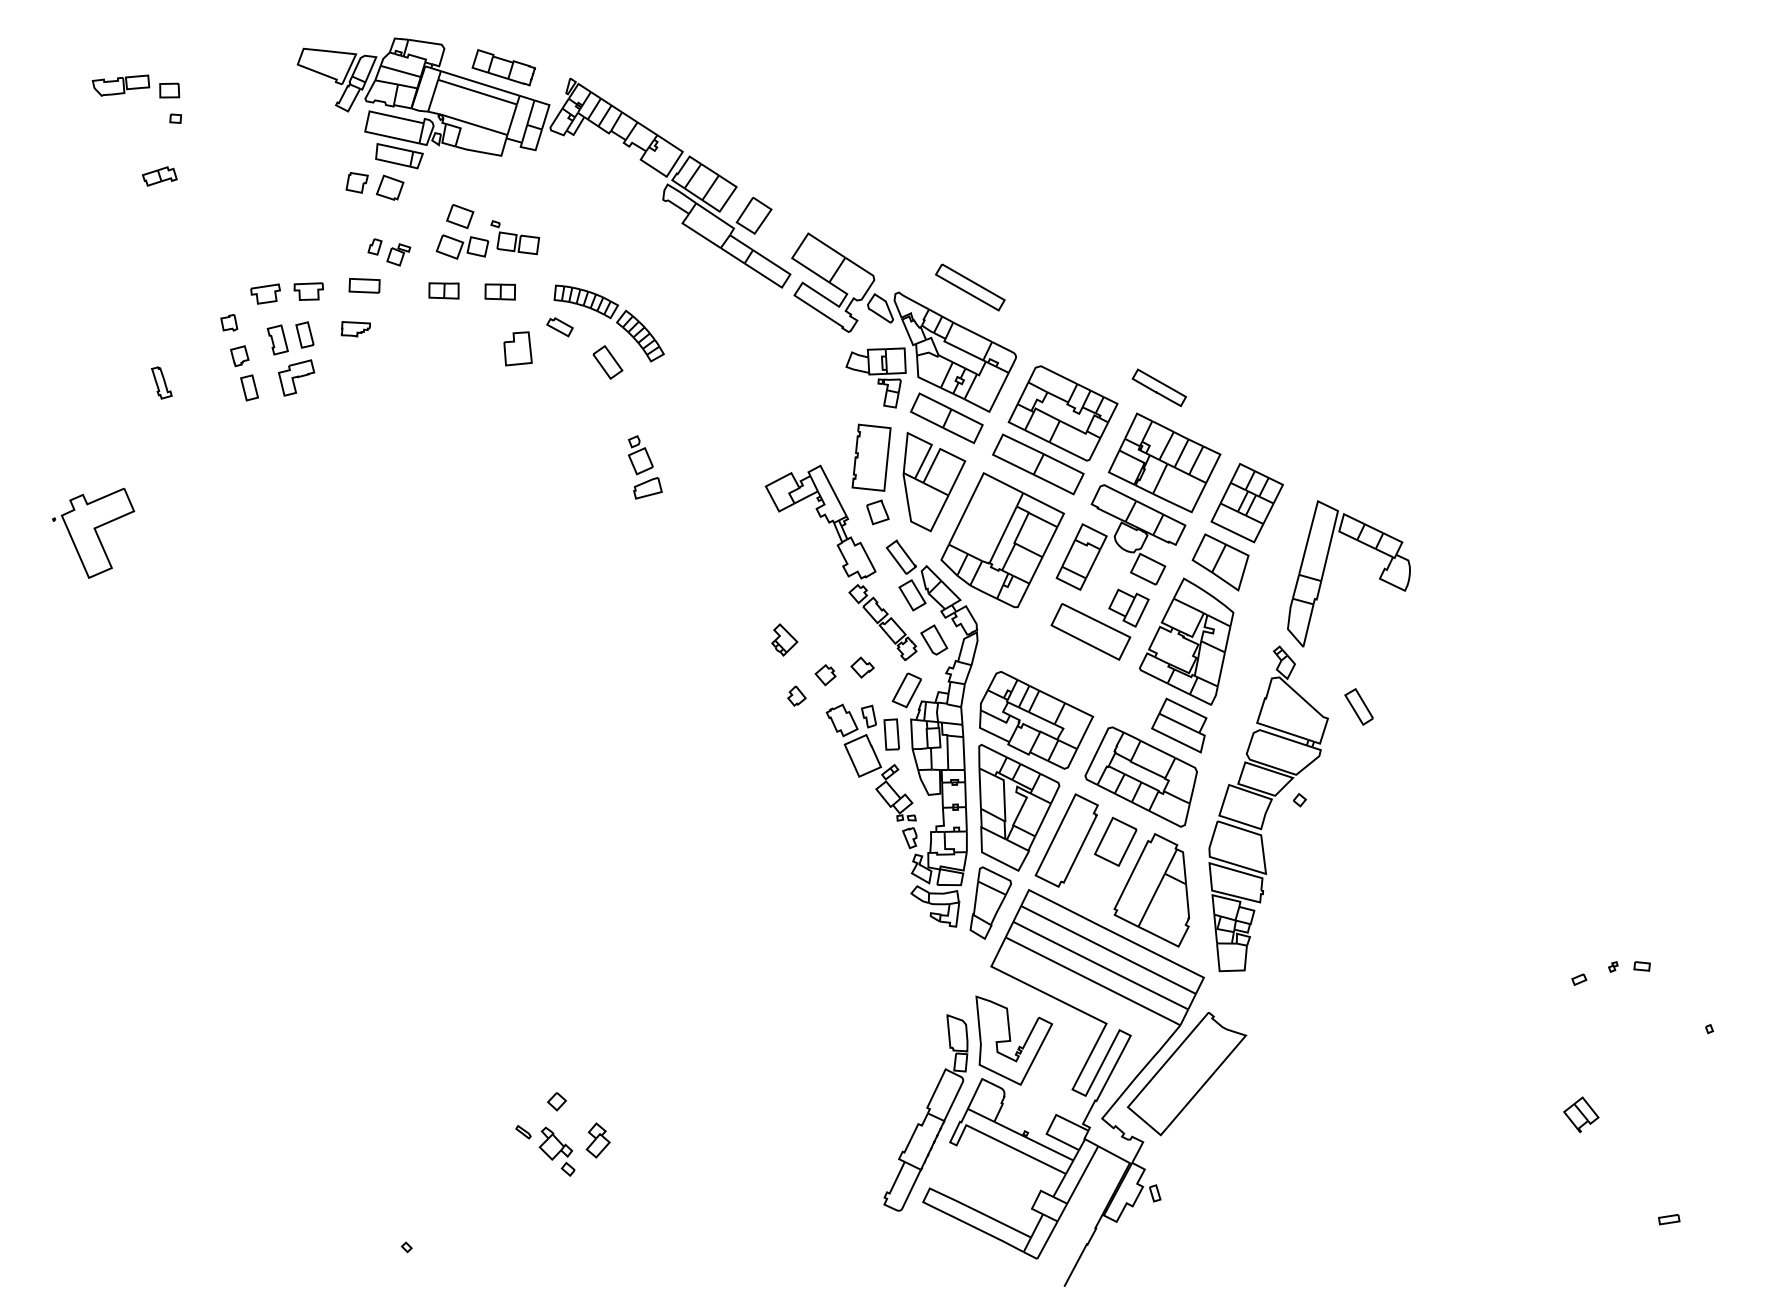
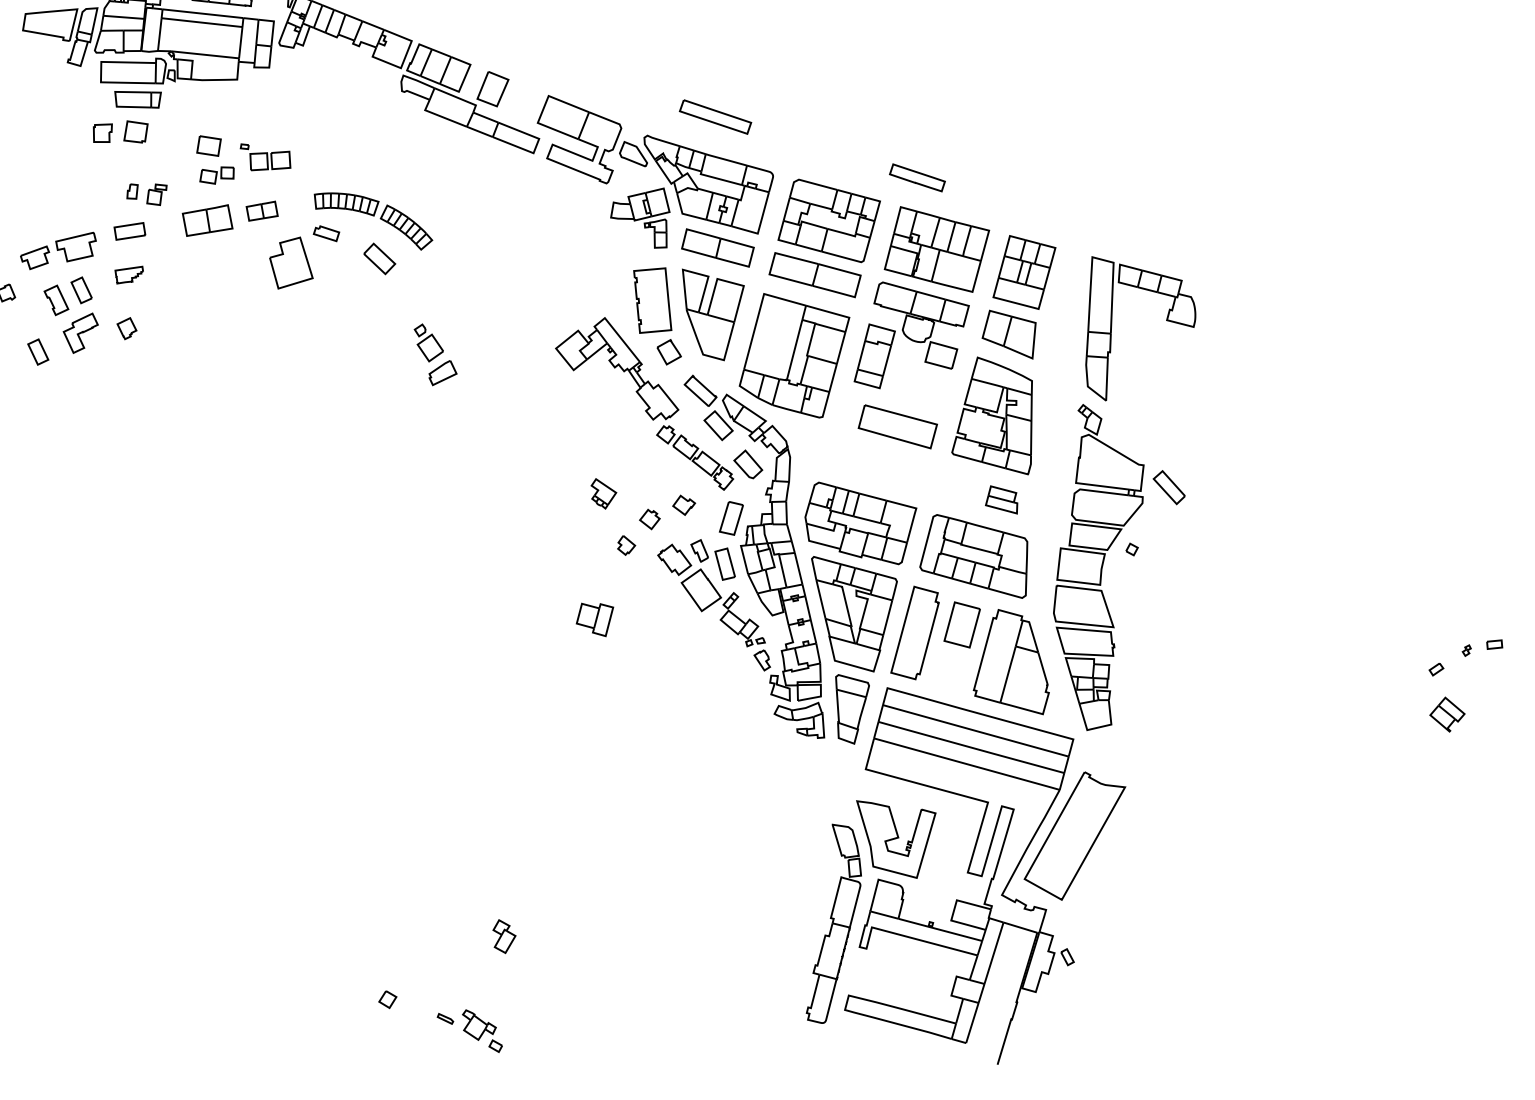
part: (462, 246) -> (216, 174), size x0.7
part: (443, 290) -> (207, 220), size x1.6
part: (308, 291) -> (76, 247), size x1.4
part: (517, 348) -> (289, 262), size x1.4
part: (239, 356) -> (127, 329), moved
part: (1128, 607) -> (595, 618), moved
part: (1358, 706) -> (1168, 487), moved
part: (1179, 725) -> (1001, 500), size x0.6
part: (557, 1101) -> (388, 999), moved
part: (1581, 1114) -> (1447, 714), moved
part: (597, 1140) -> (503, 936), moved

